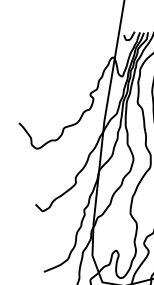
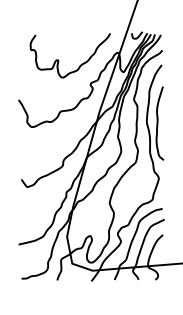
curve: (54, 75) -> (59, 60), added

